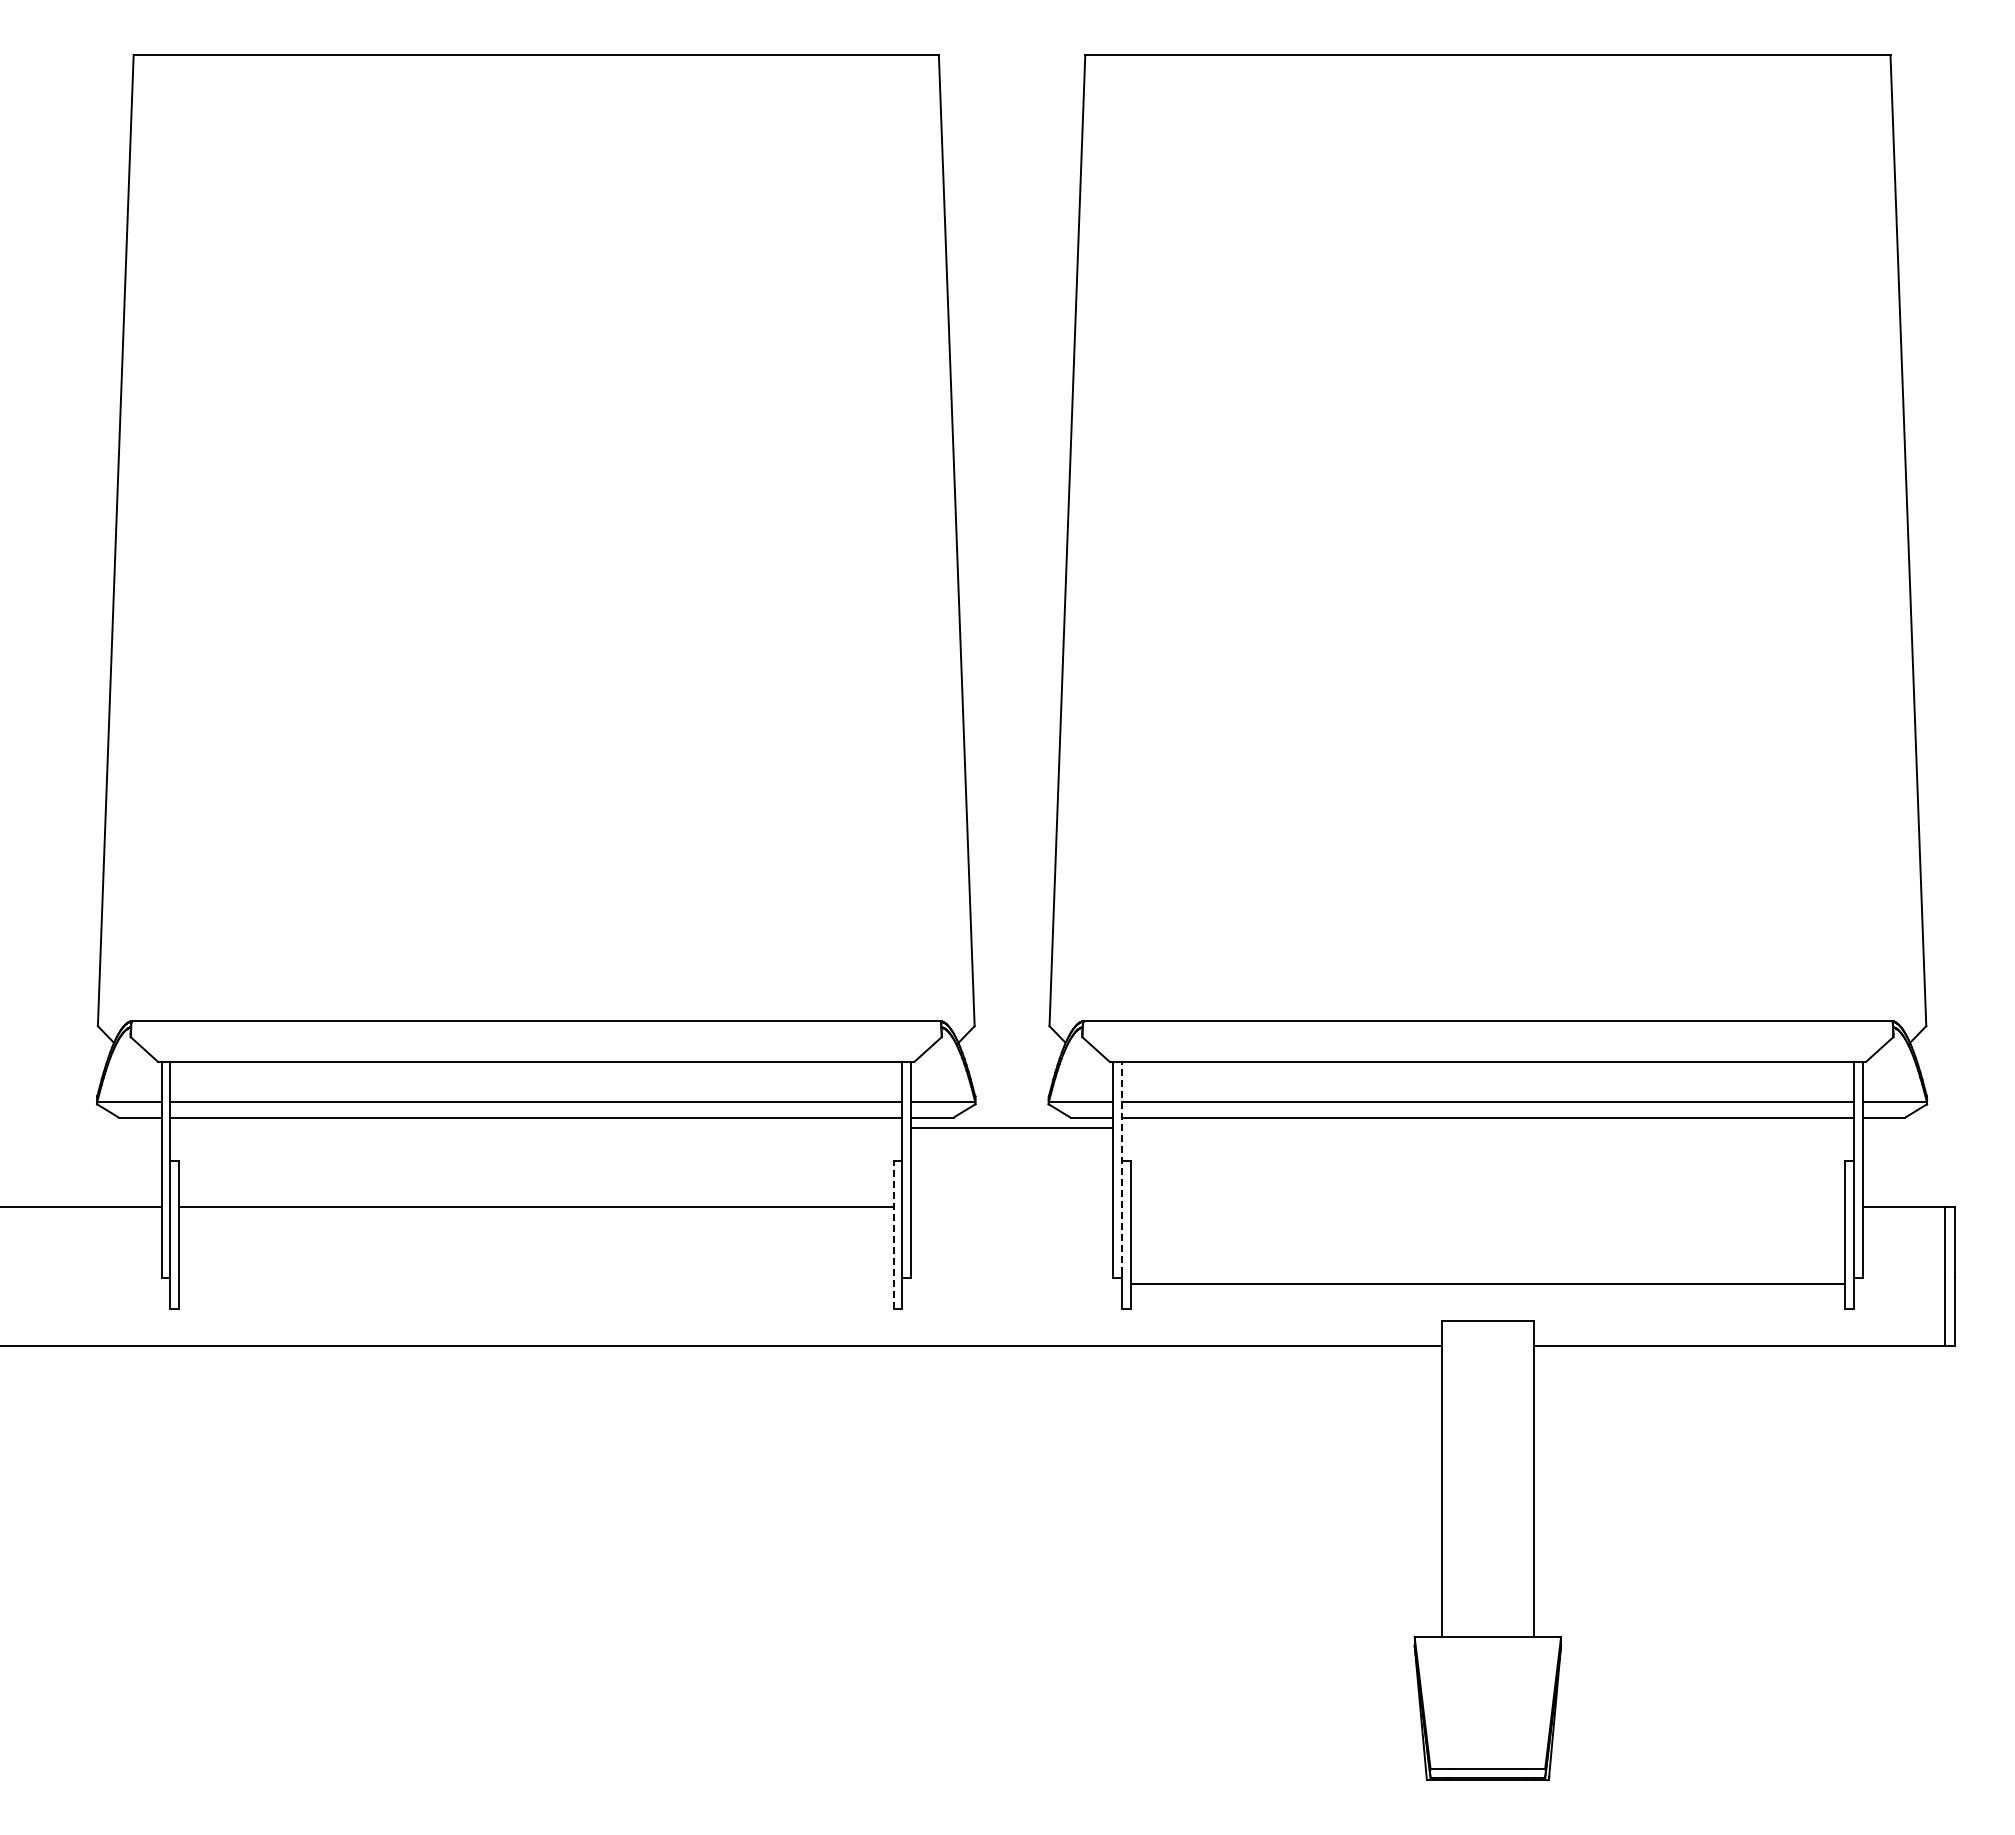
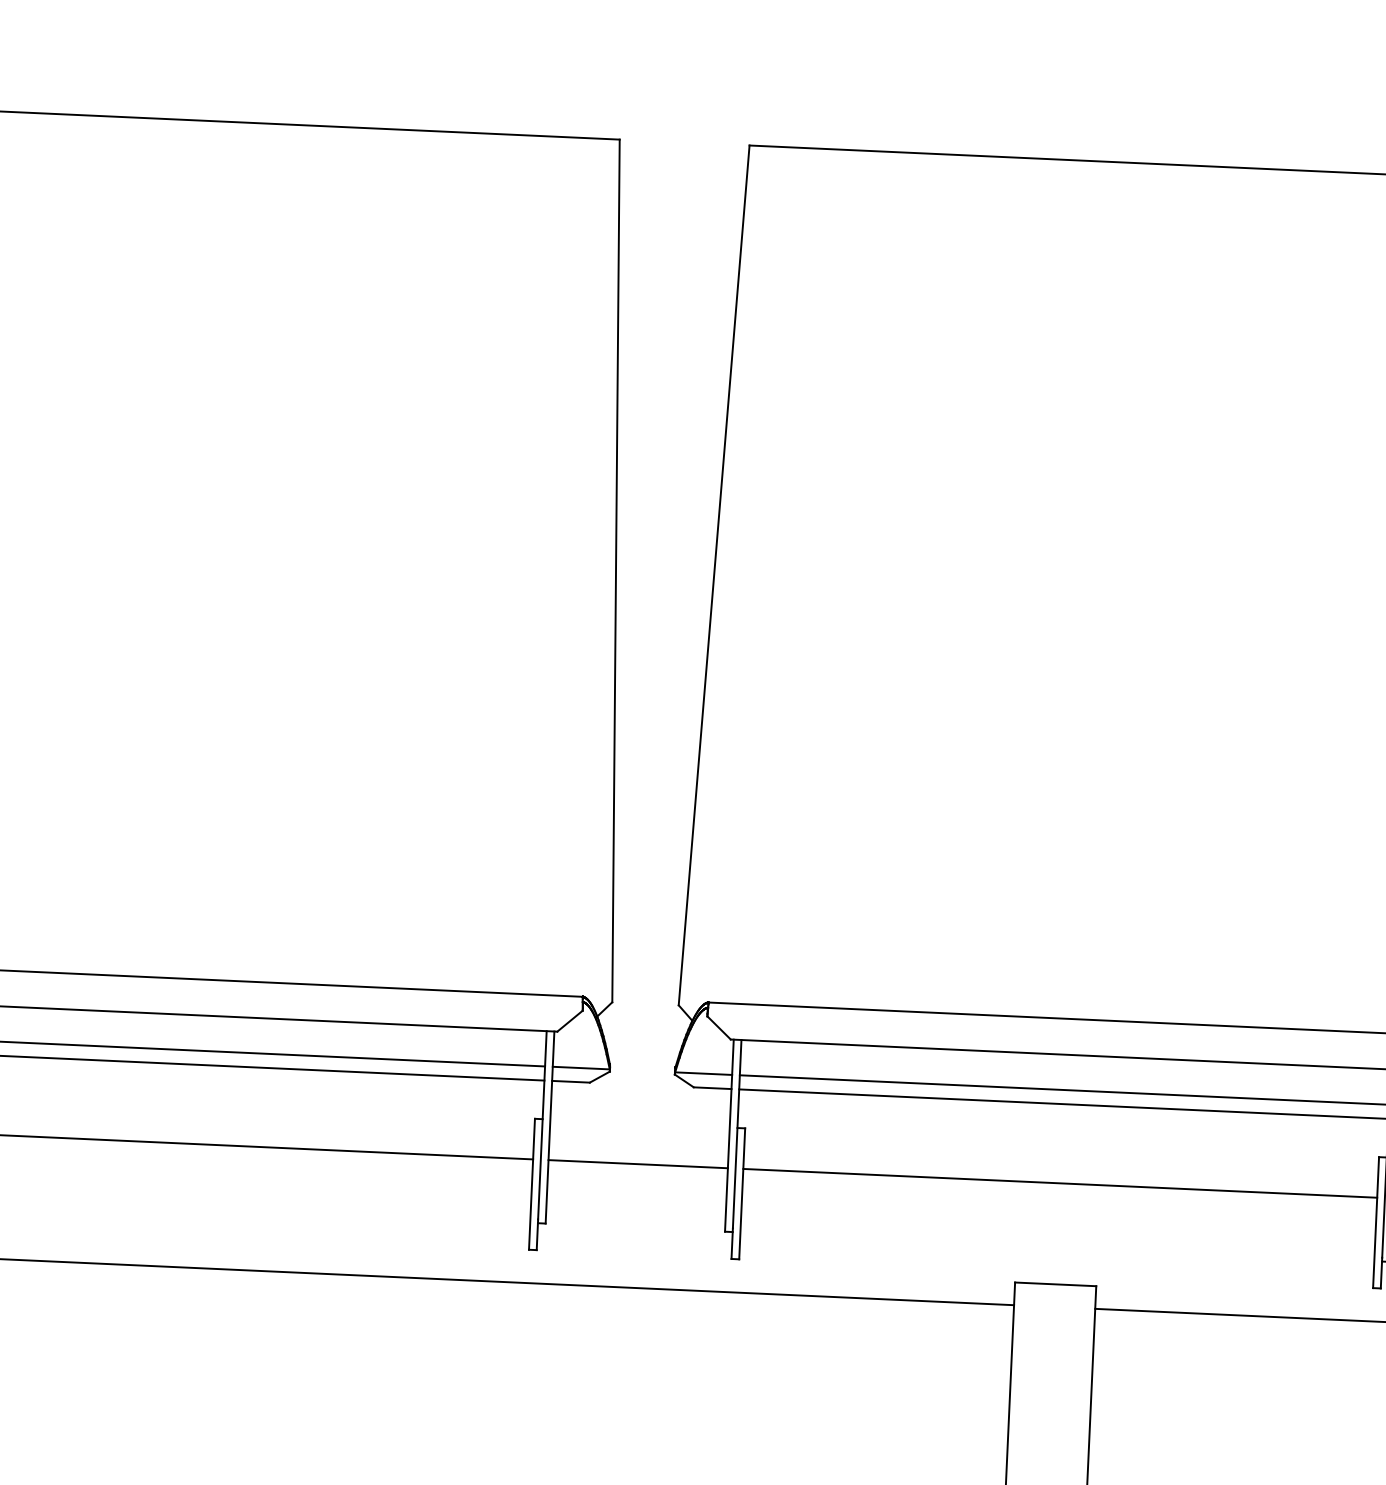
line: (1011, 1127) -> (637, 1163), moved
line: (1121, 1167) -> (736, 1133), dashed -> solid
line: (893, 1235) -> (531, 1184), dashed -> solid
line: (1487, 1283) -> (1059, 1182), moved

